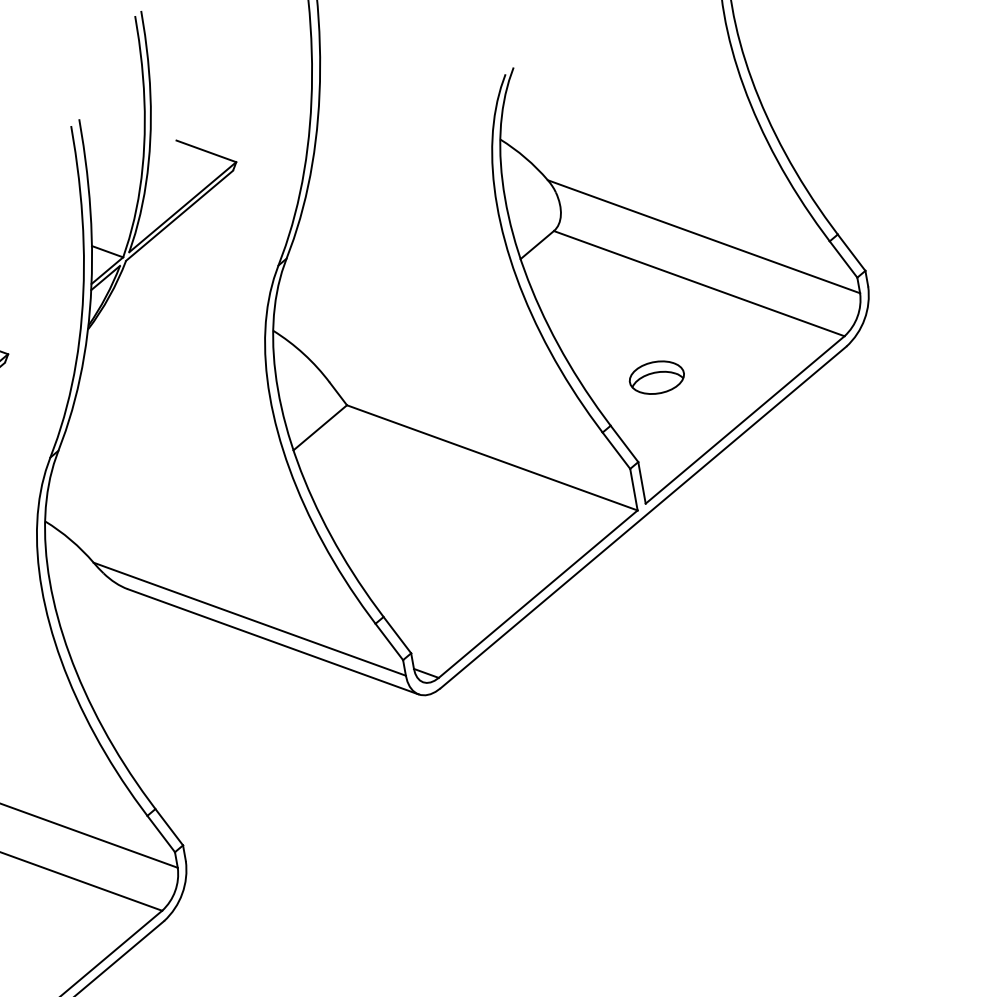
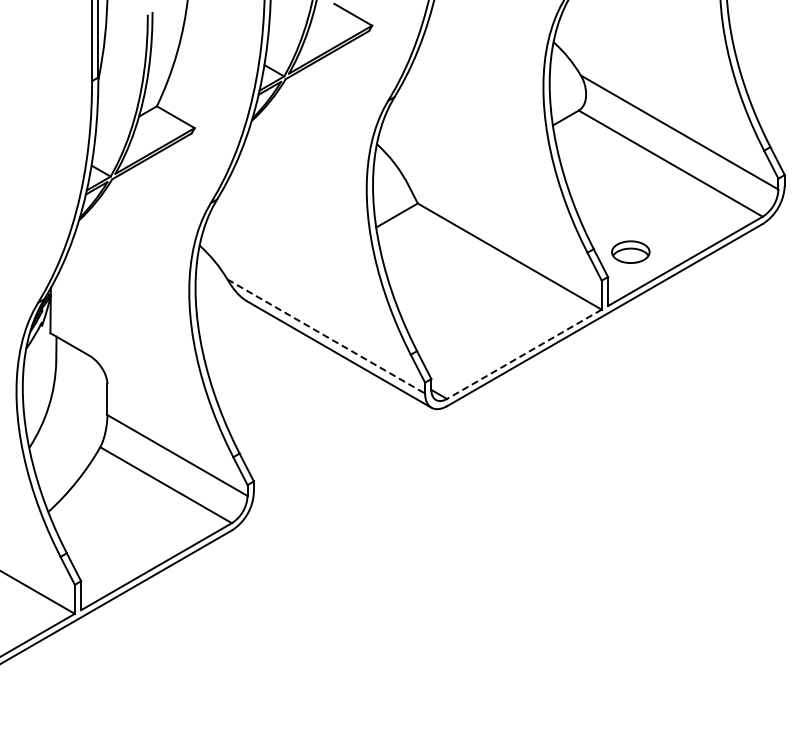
part: (656, 376) -> (630, 251), moved
line: (536, 594) -> (523, 354), solid -> dashed
line: (250, 619) -> (326, 336), solid -> dashed

